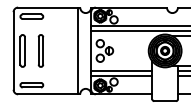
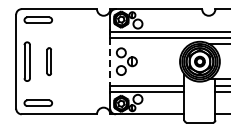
part: (40, 50) -> (48, 61), size x0.7
line: (77, 50) -> (93, 61), removed
line: (91, 51) -> (110, 62), solid -> dashed

